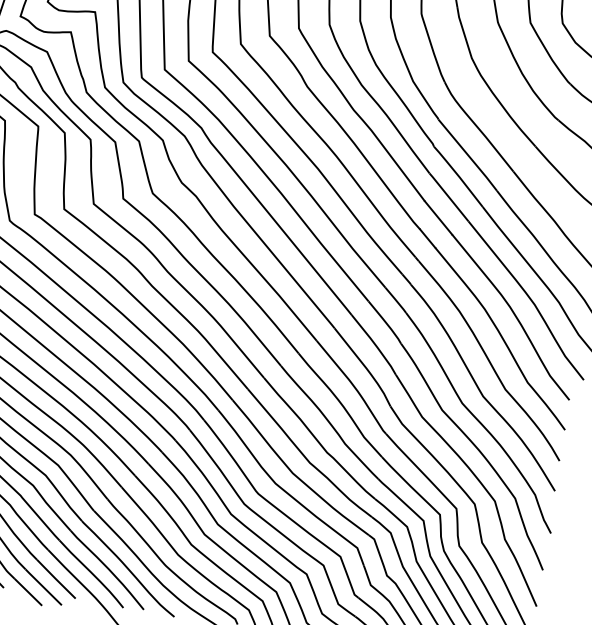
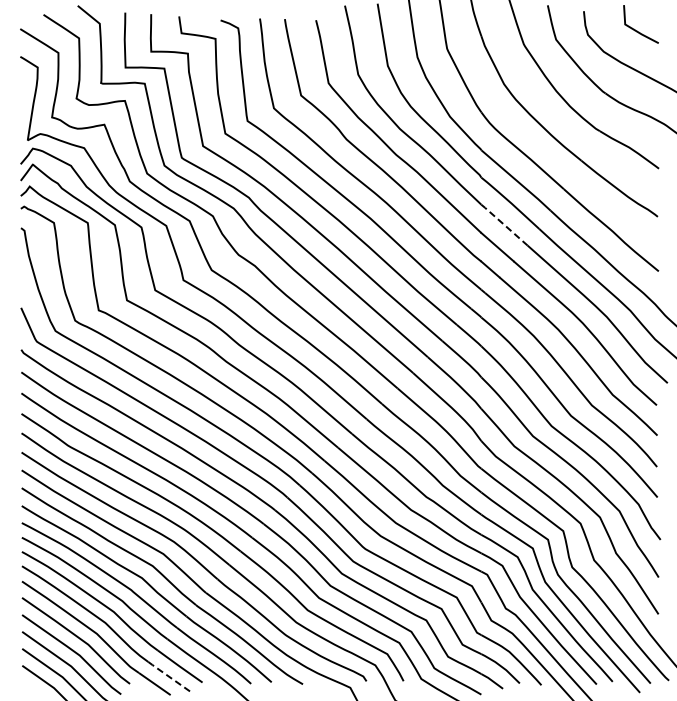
line: (448, 197) -> (504, 225), solid -> dashed
line: (43, 587) -> (168, 676), solid -> dashed

